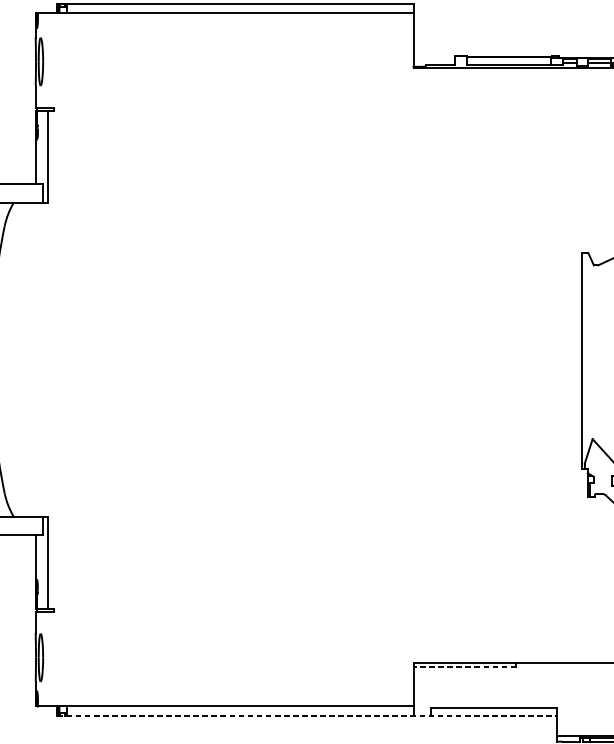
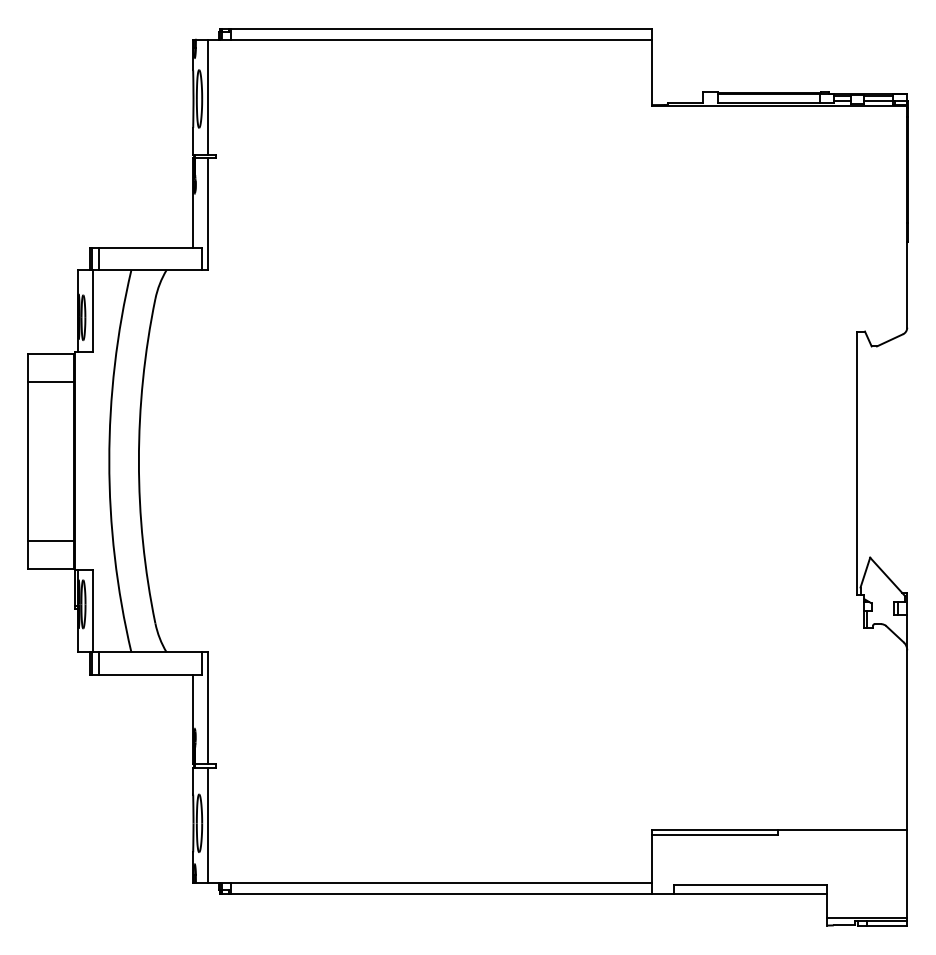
line: (48, 59) -> (208, 96), added
line: (48, 658) -> (208, 824), added
line: (464, 667) -> (714, 835), dashed -> solid
line: (307, 715) -> (523, 893), dashed -> solid

